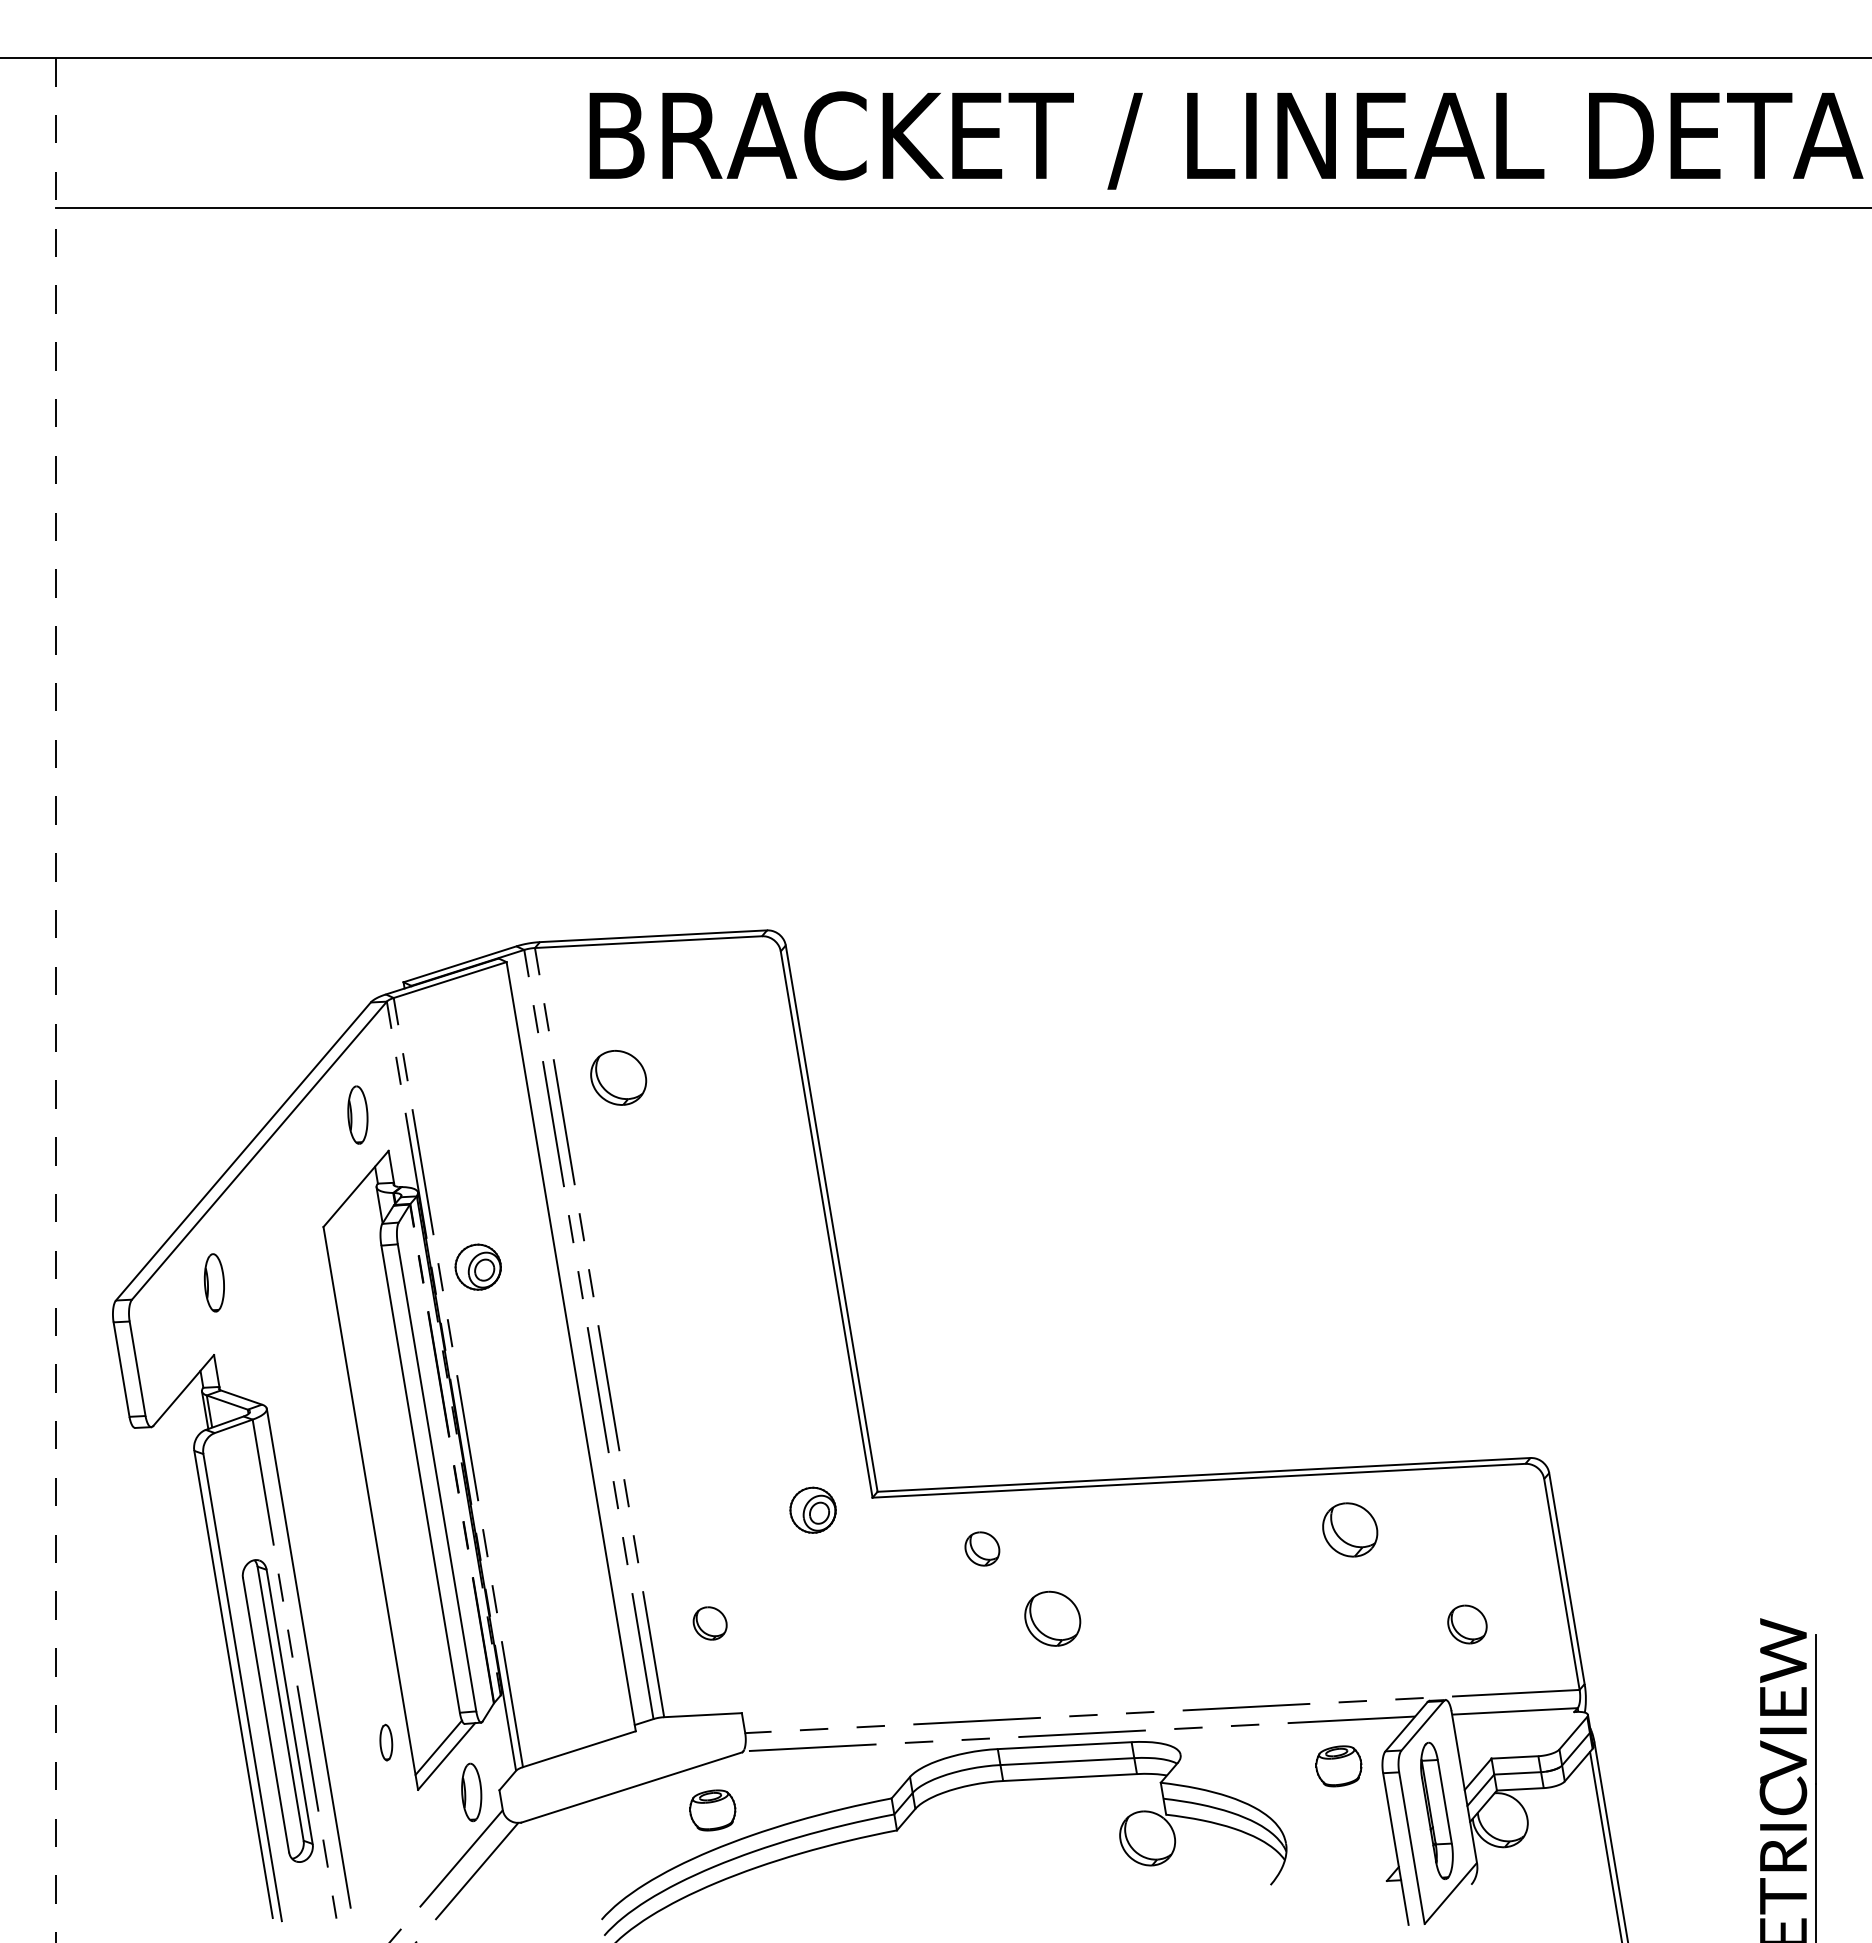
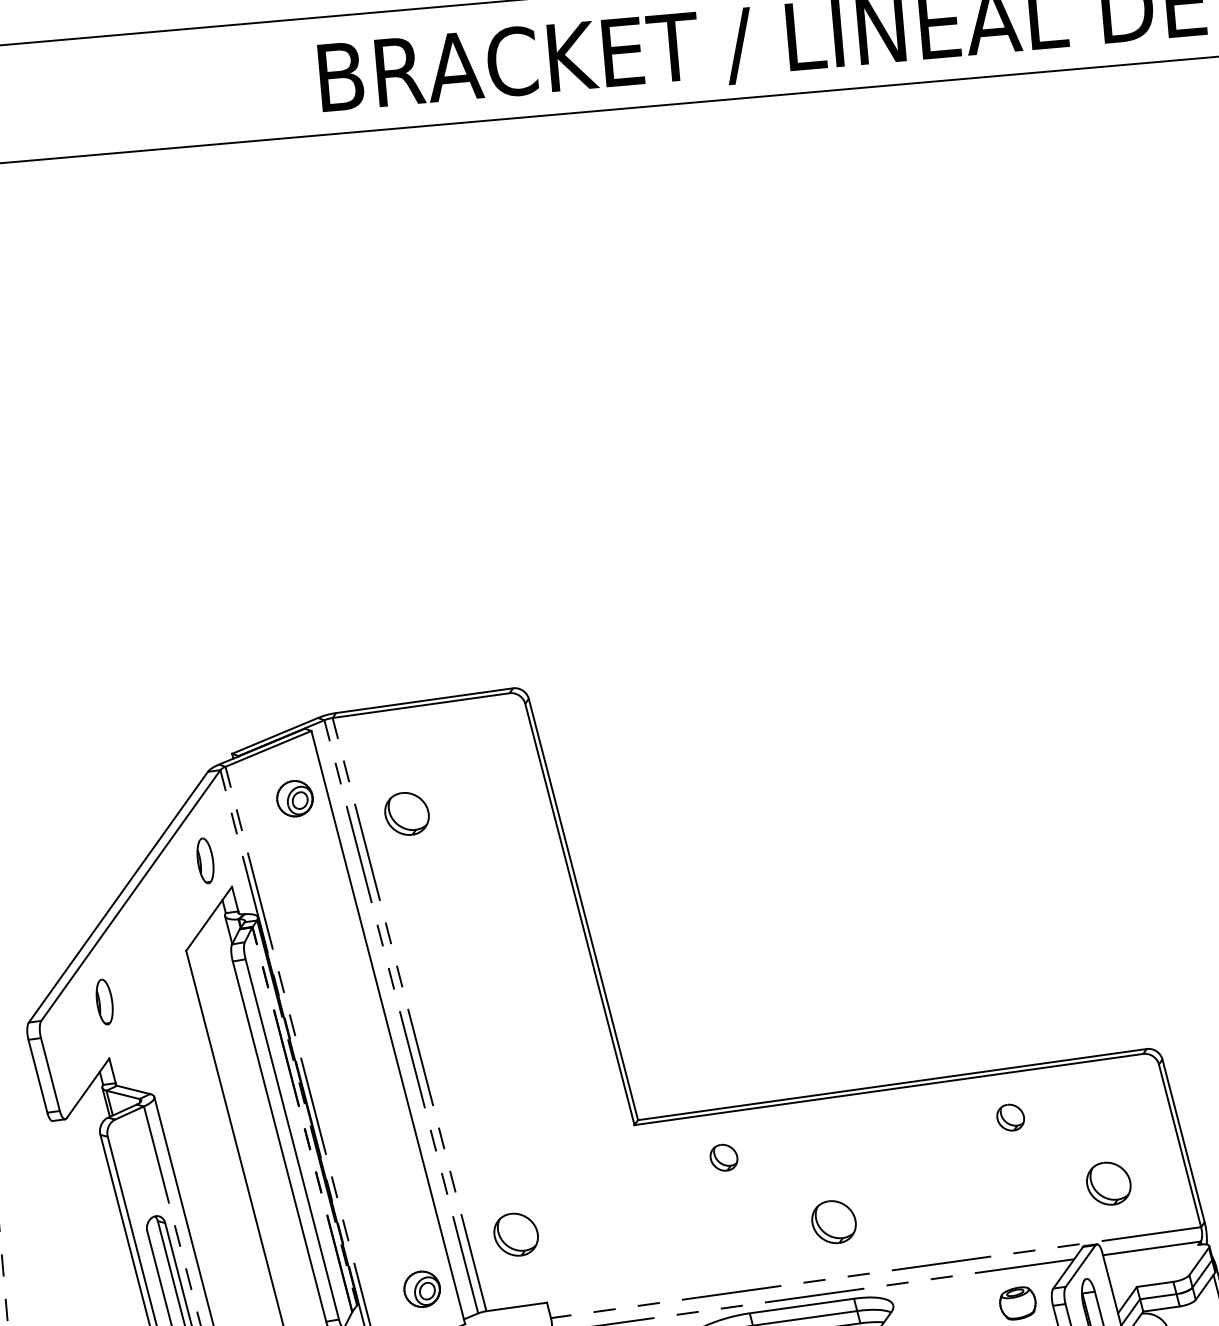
part: (477, 1266) -> (294, 798), moved
part: (812, 1509) -> (421, 1288), moved
part: (1350, 1529) -> (1010, 1117), size x0.62
part: (1052, 1618) -> (833, 1221), moved
part: (709, 1623) -> (515, 1234), size x1.67
part: (1467, 1624) -> (1108, 1183), size x1.43

